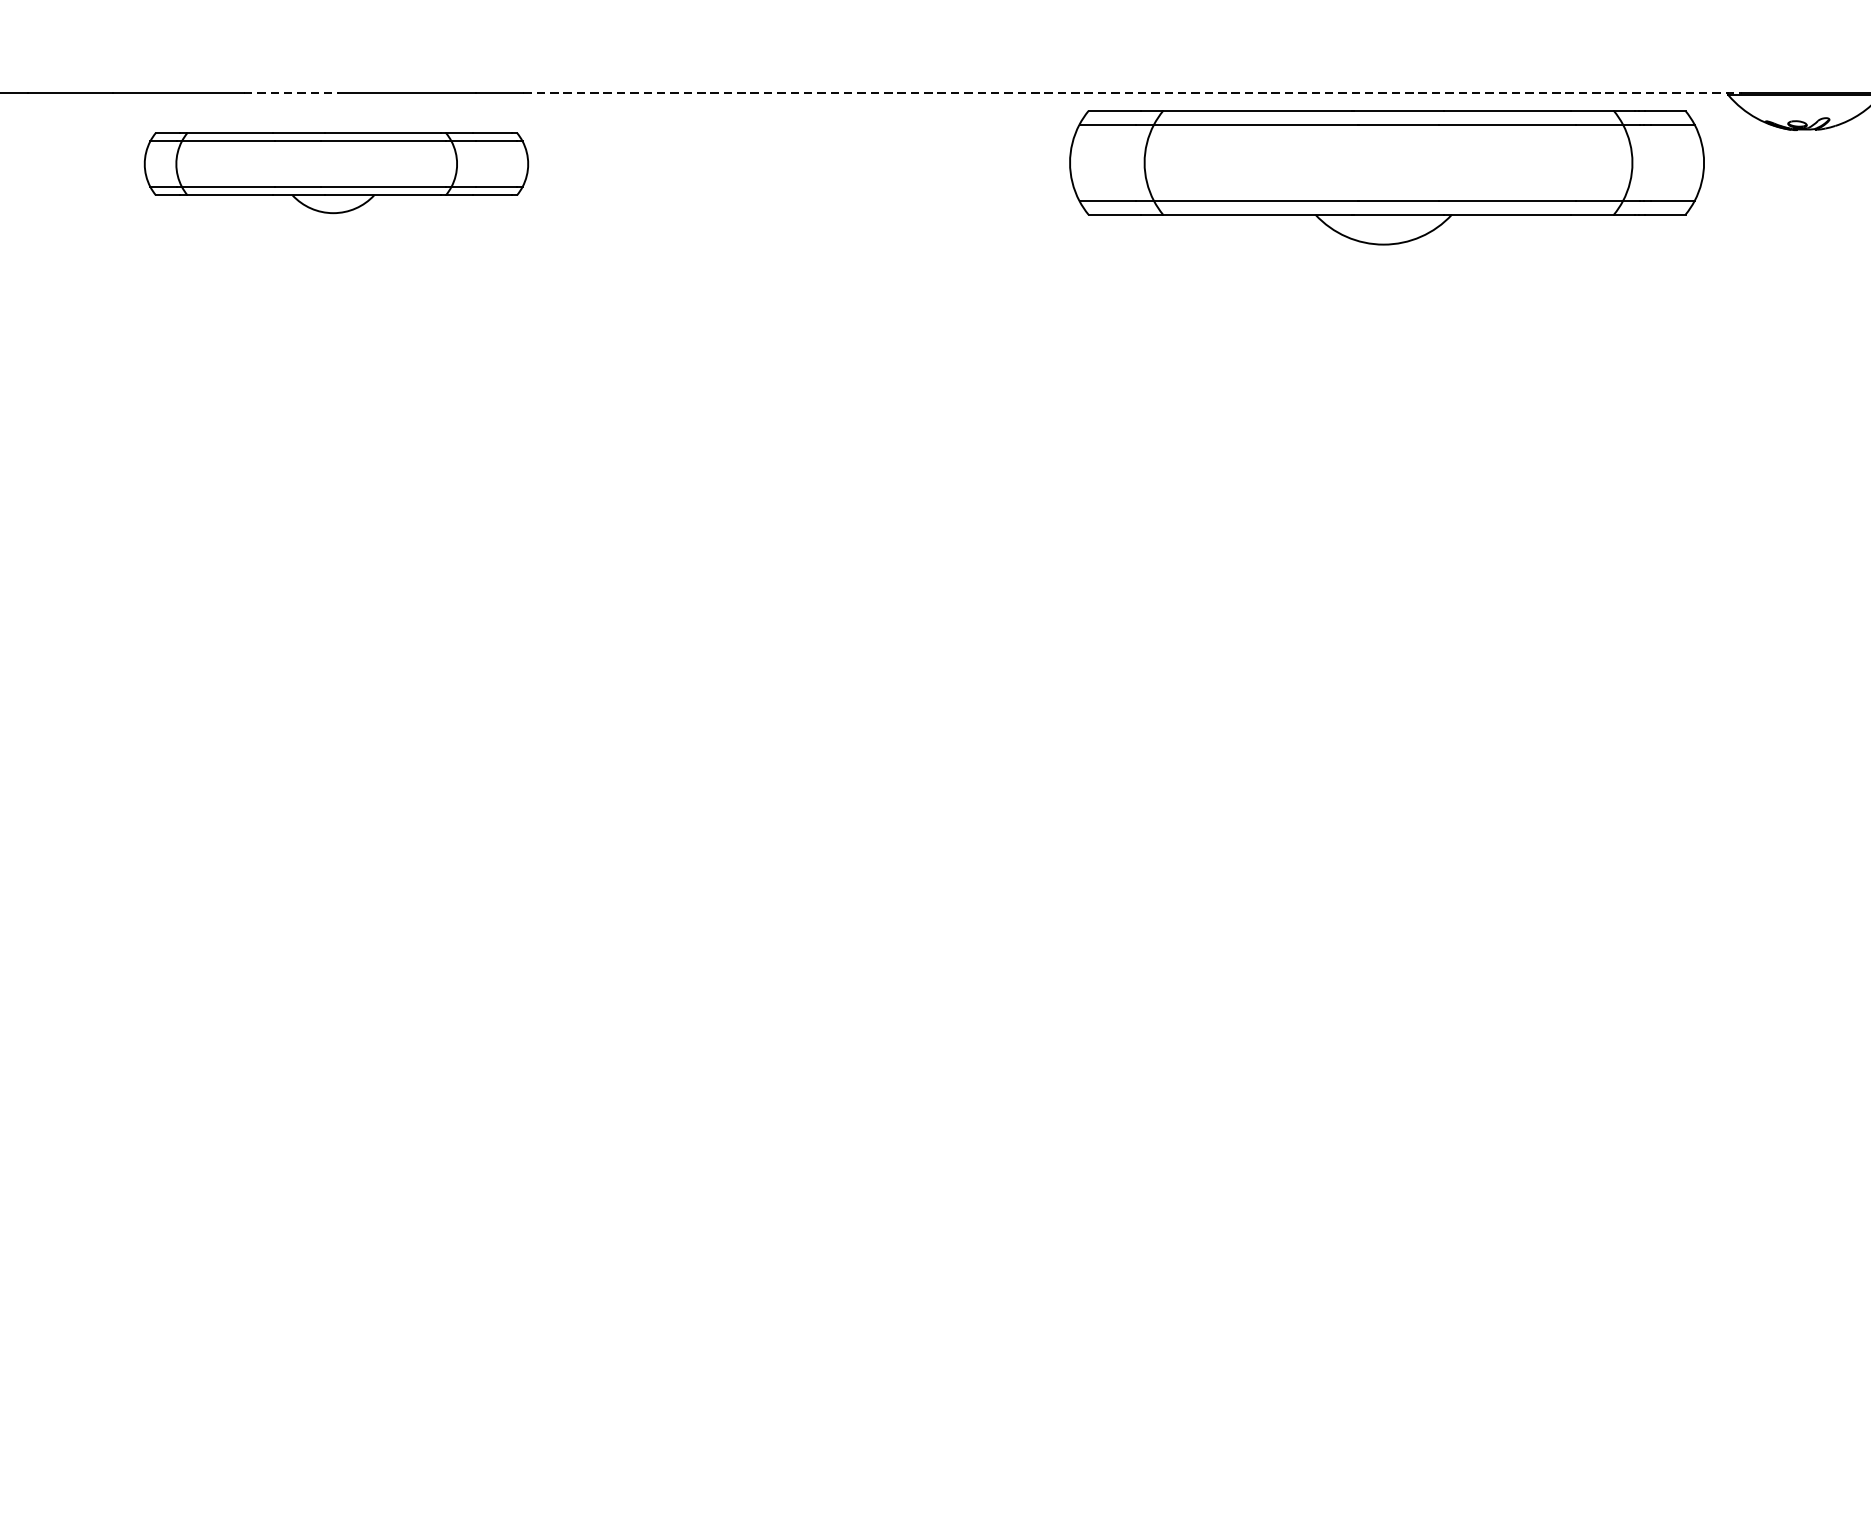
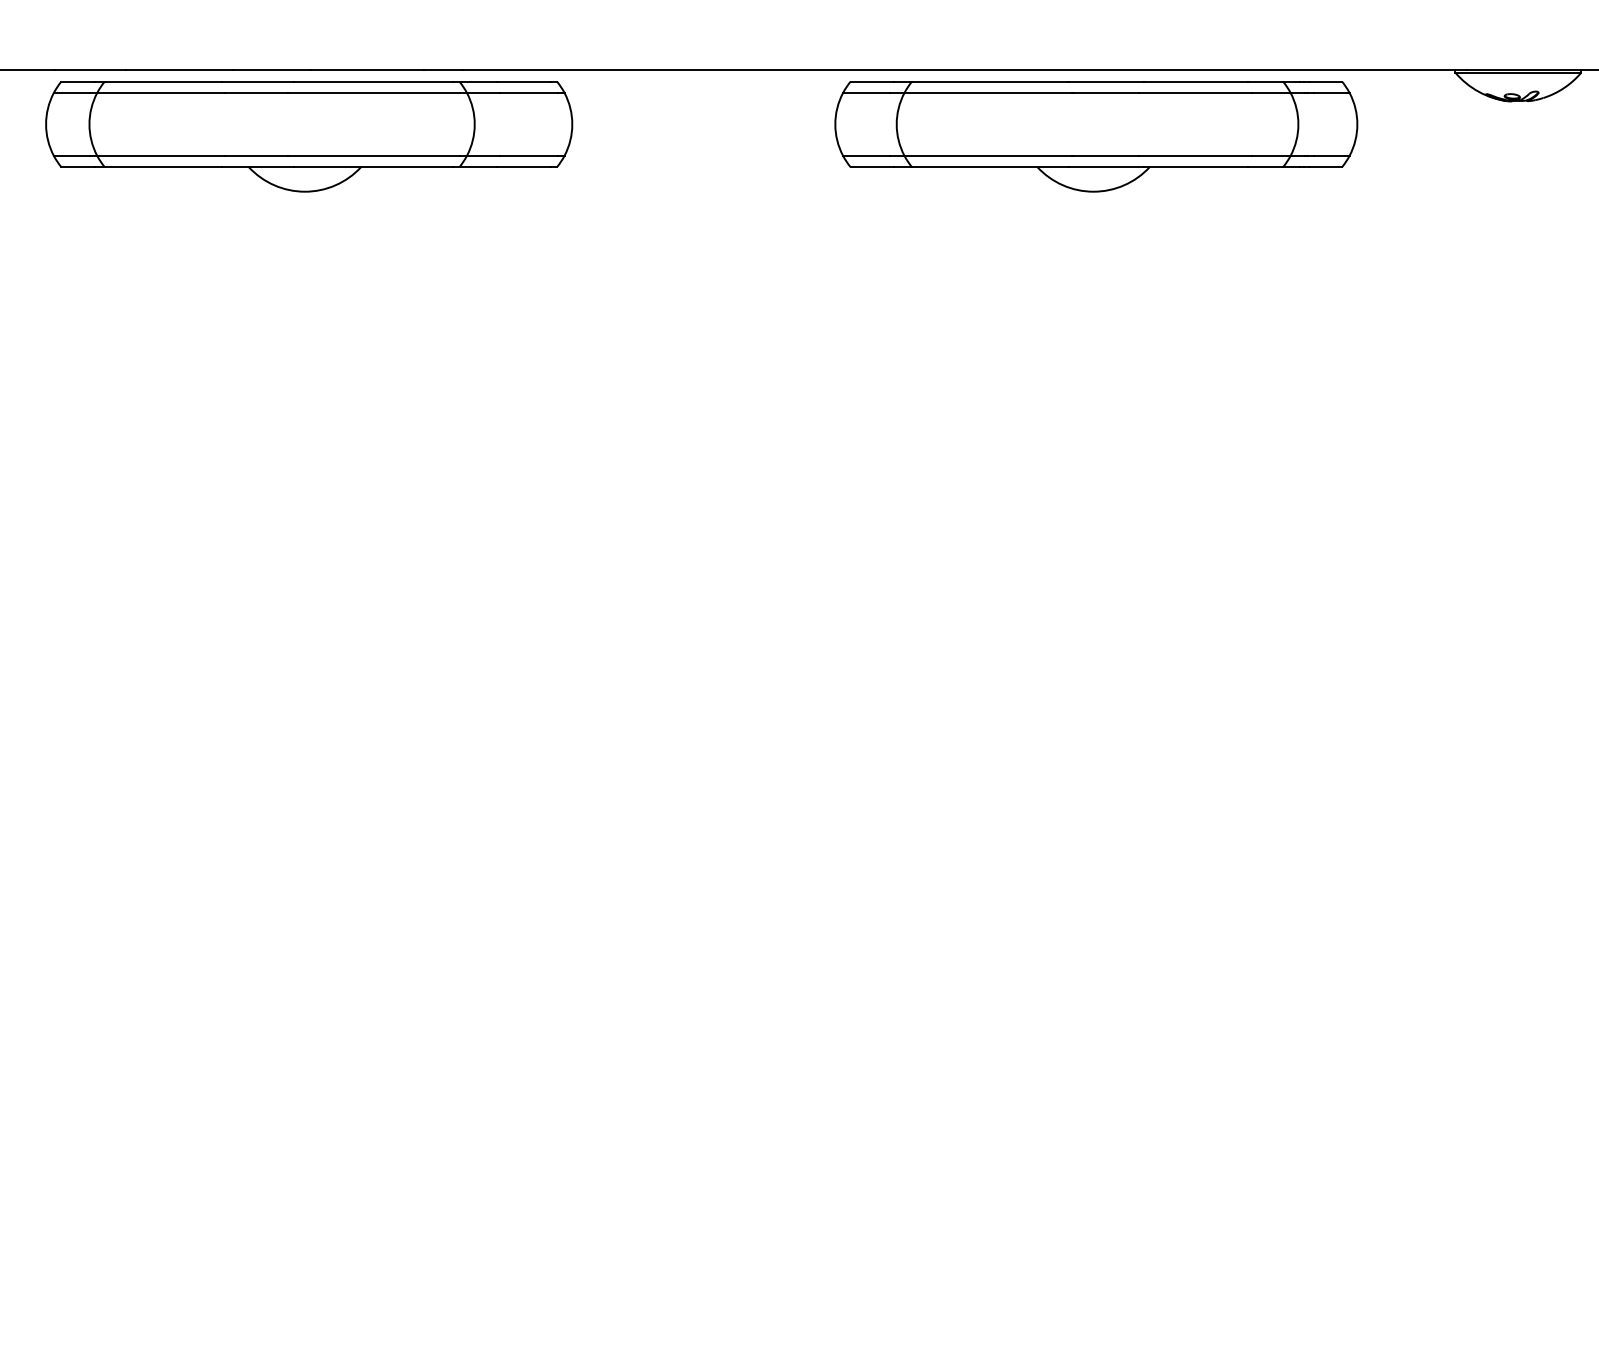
line: (291, 92) -> (272, 70), dashed -> solid
line: (1132, 92) -> (964, 70), dashed -> solid
part: (336, 172) -> (309, 136), size x1.67
part: (1387, 177) -> (1096, 136), moved

